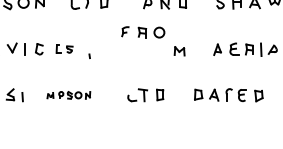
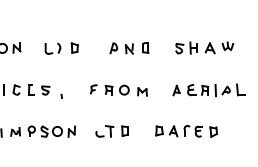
part: (142, 31) -> (109, 89), moved
part: (64, 48) -> (39, 89), size x1.43
part: (68, 95) -> (42, 131), size x1.67

